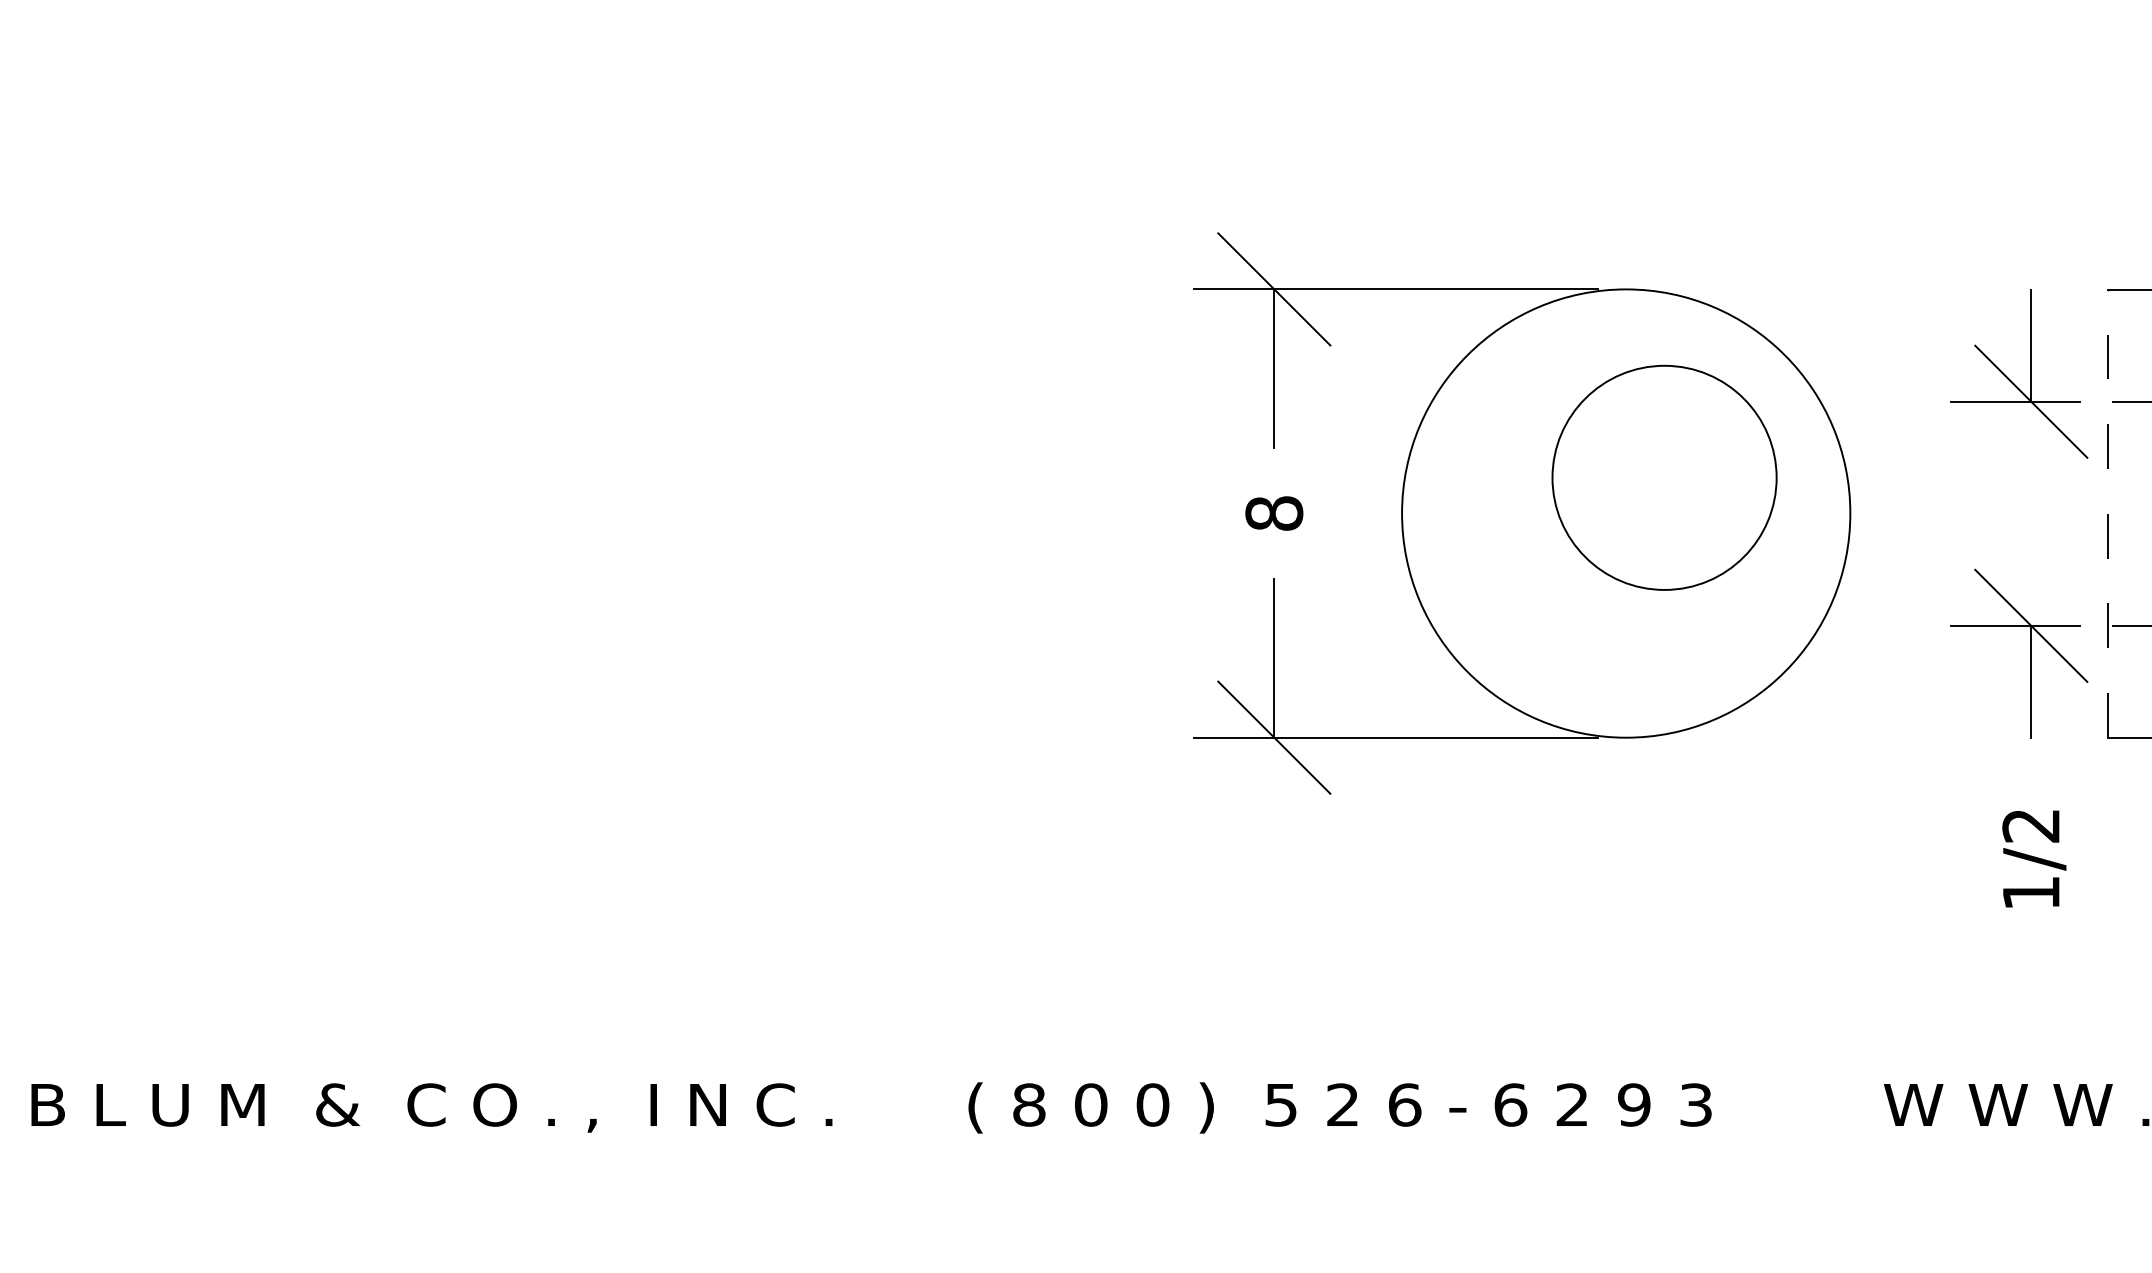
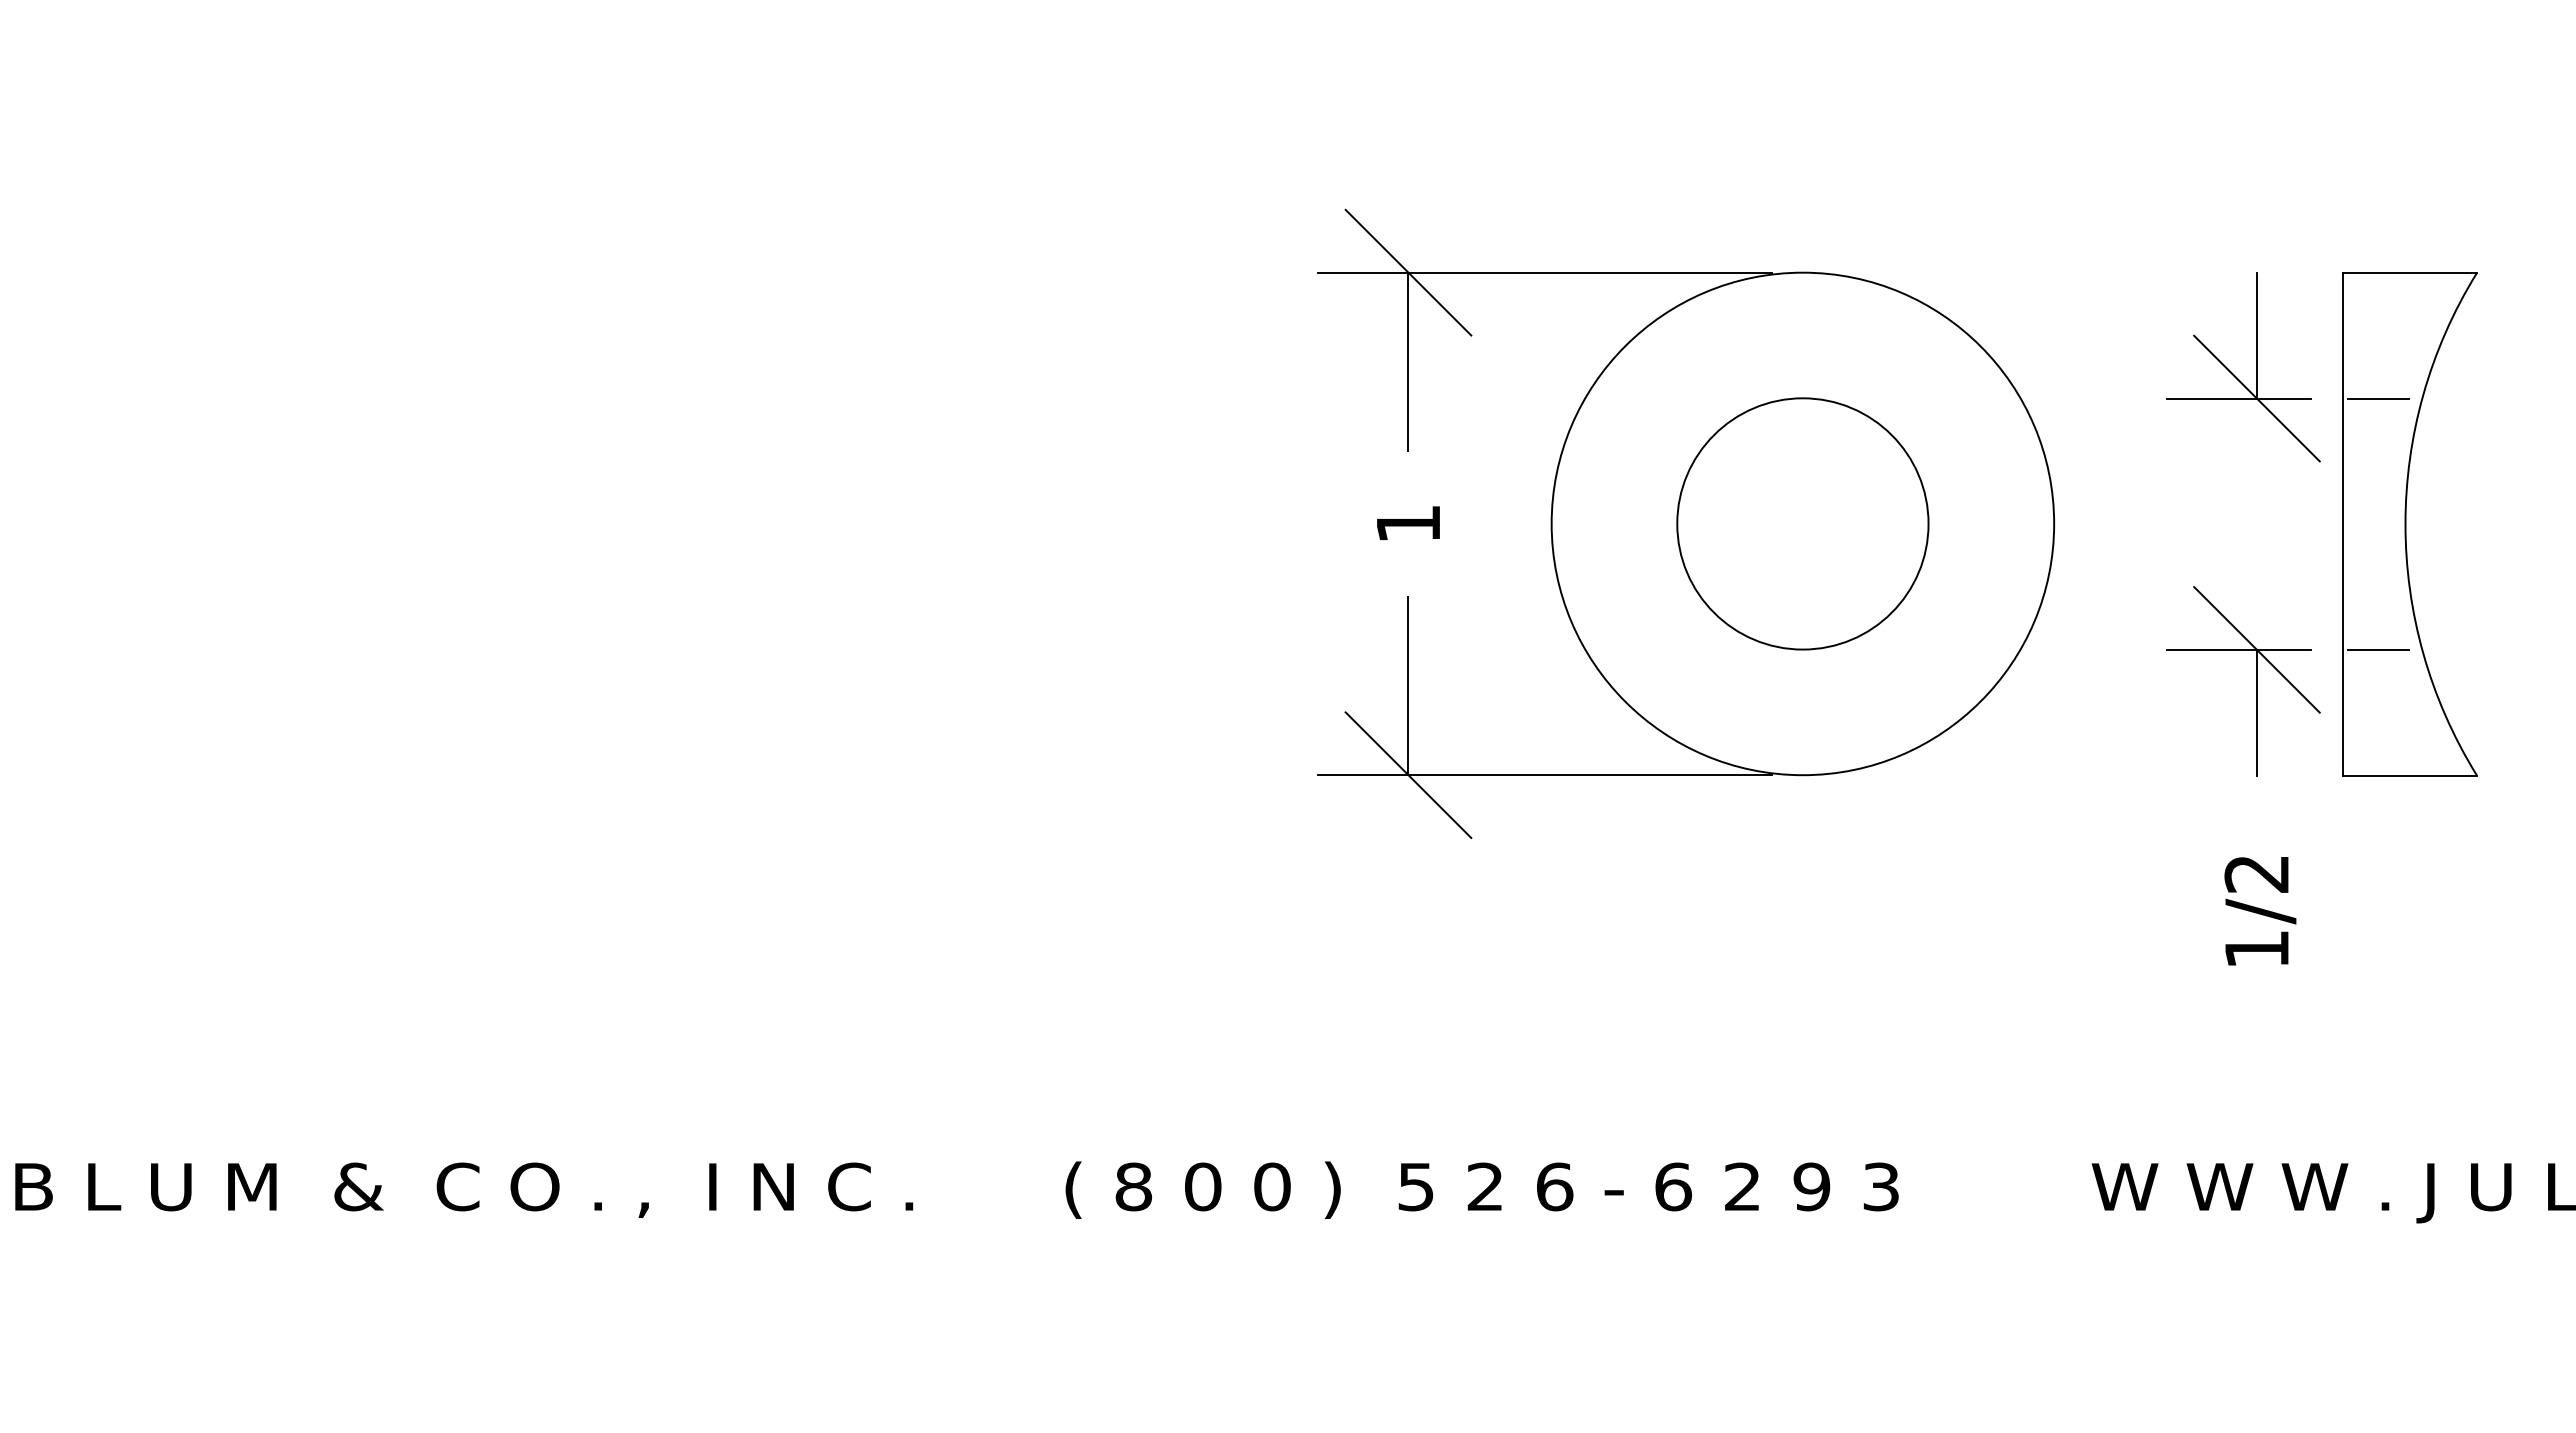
circle: (1664, 477) -> (1802, 523), moved
text: (1274, 513) -> (1408, 523), 8 -> 1
line: (2107, 513) -> (2342, 523), dashed -> solid

